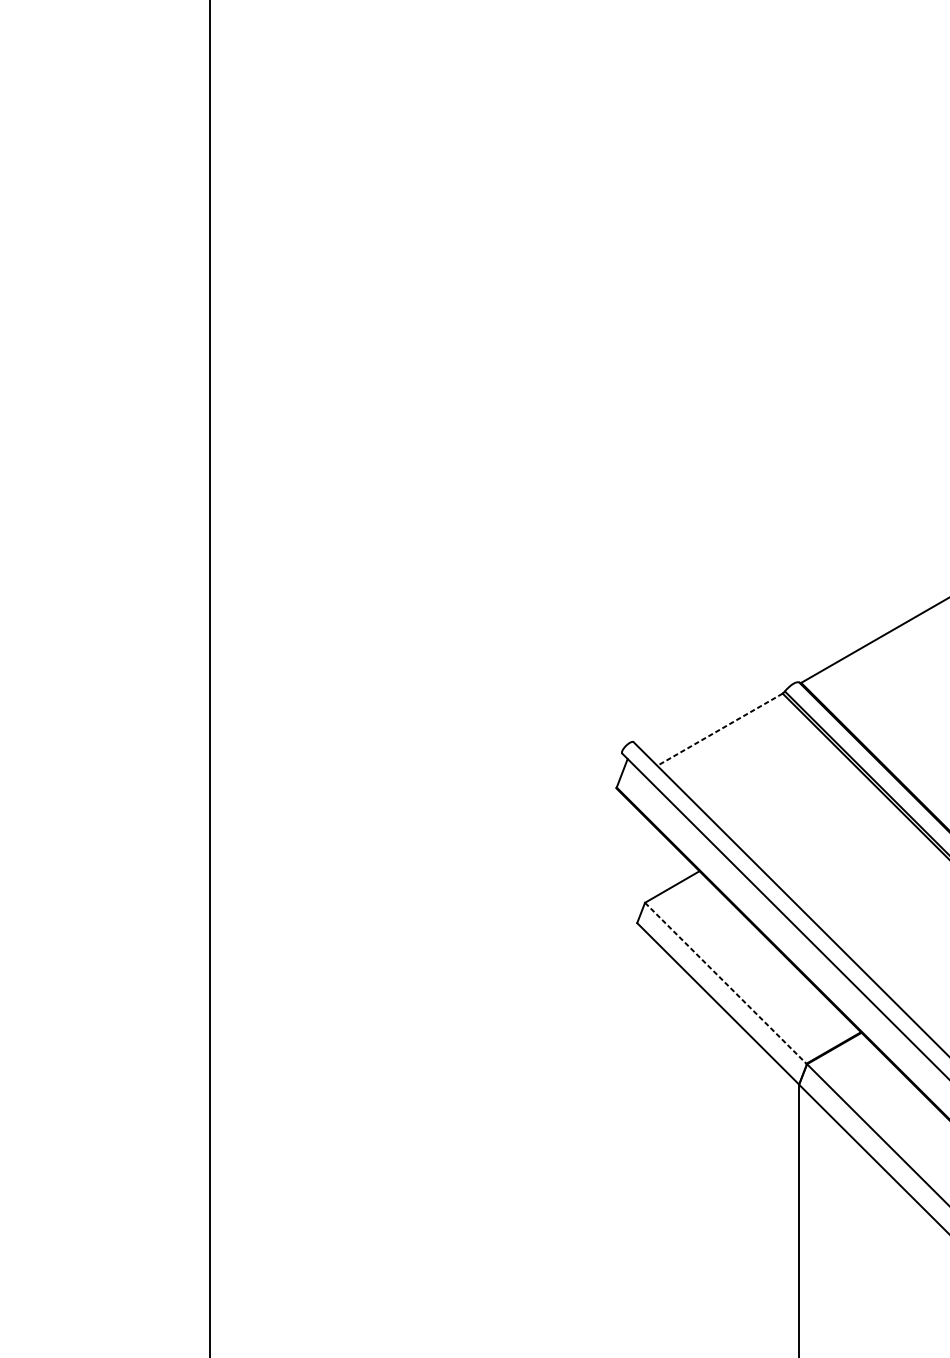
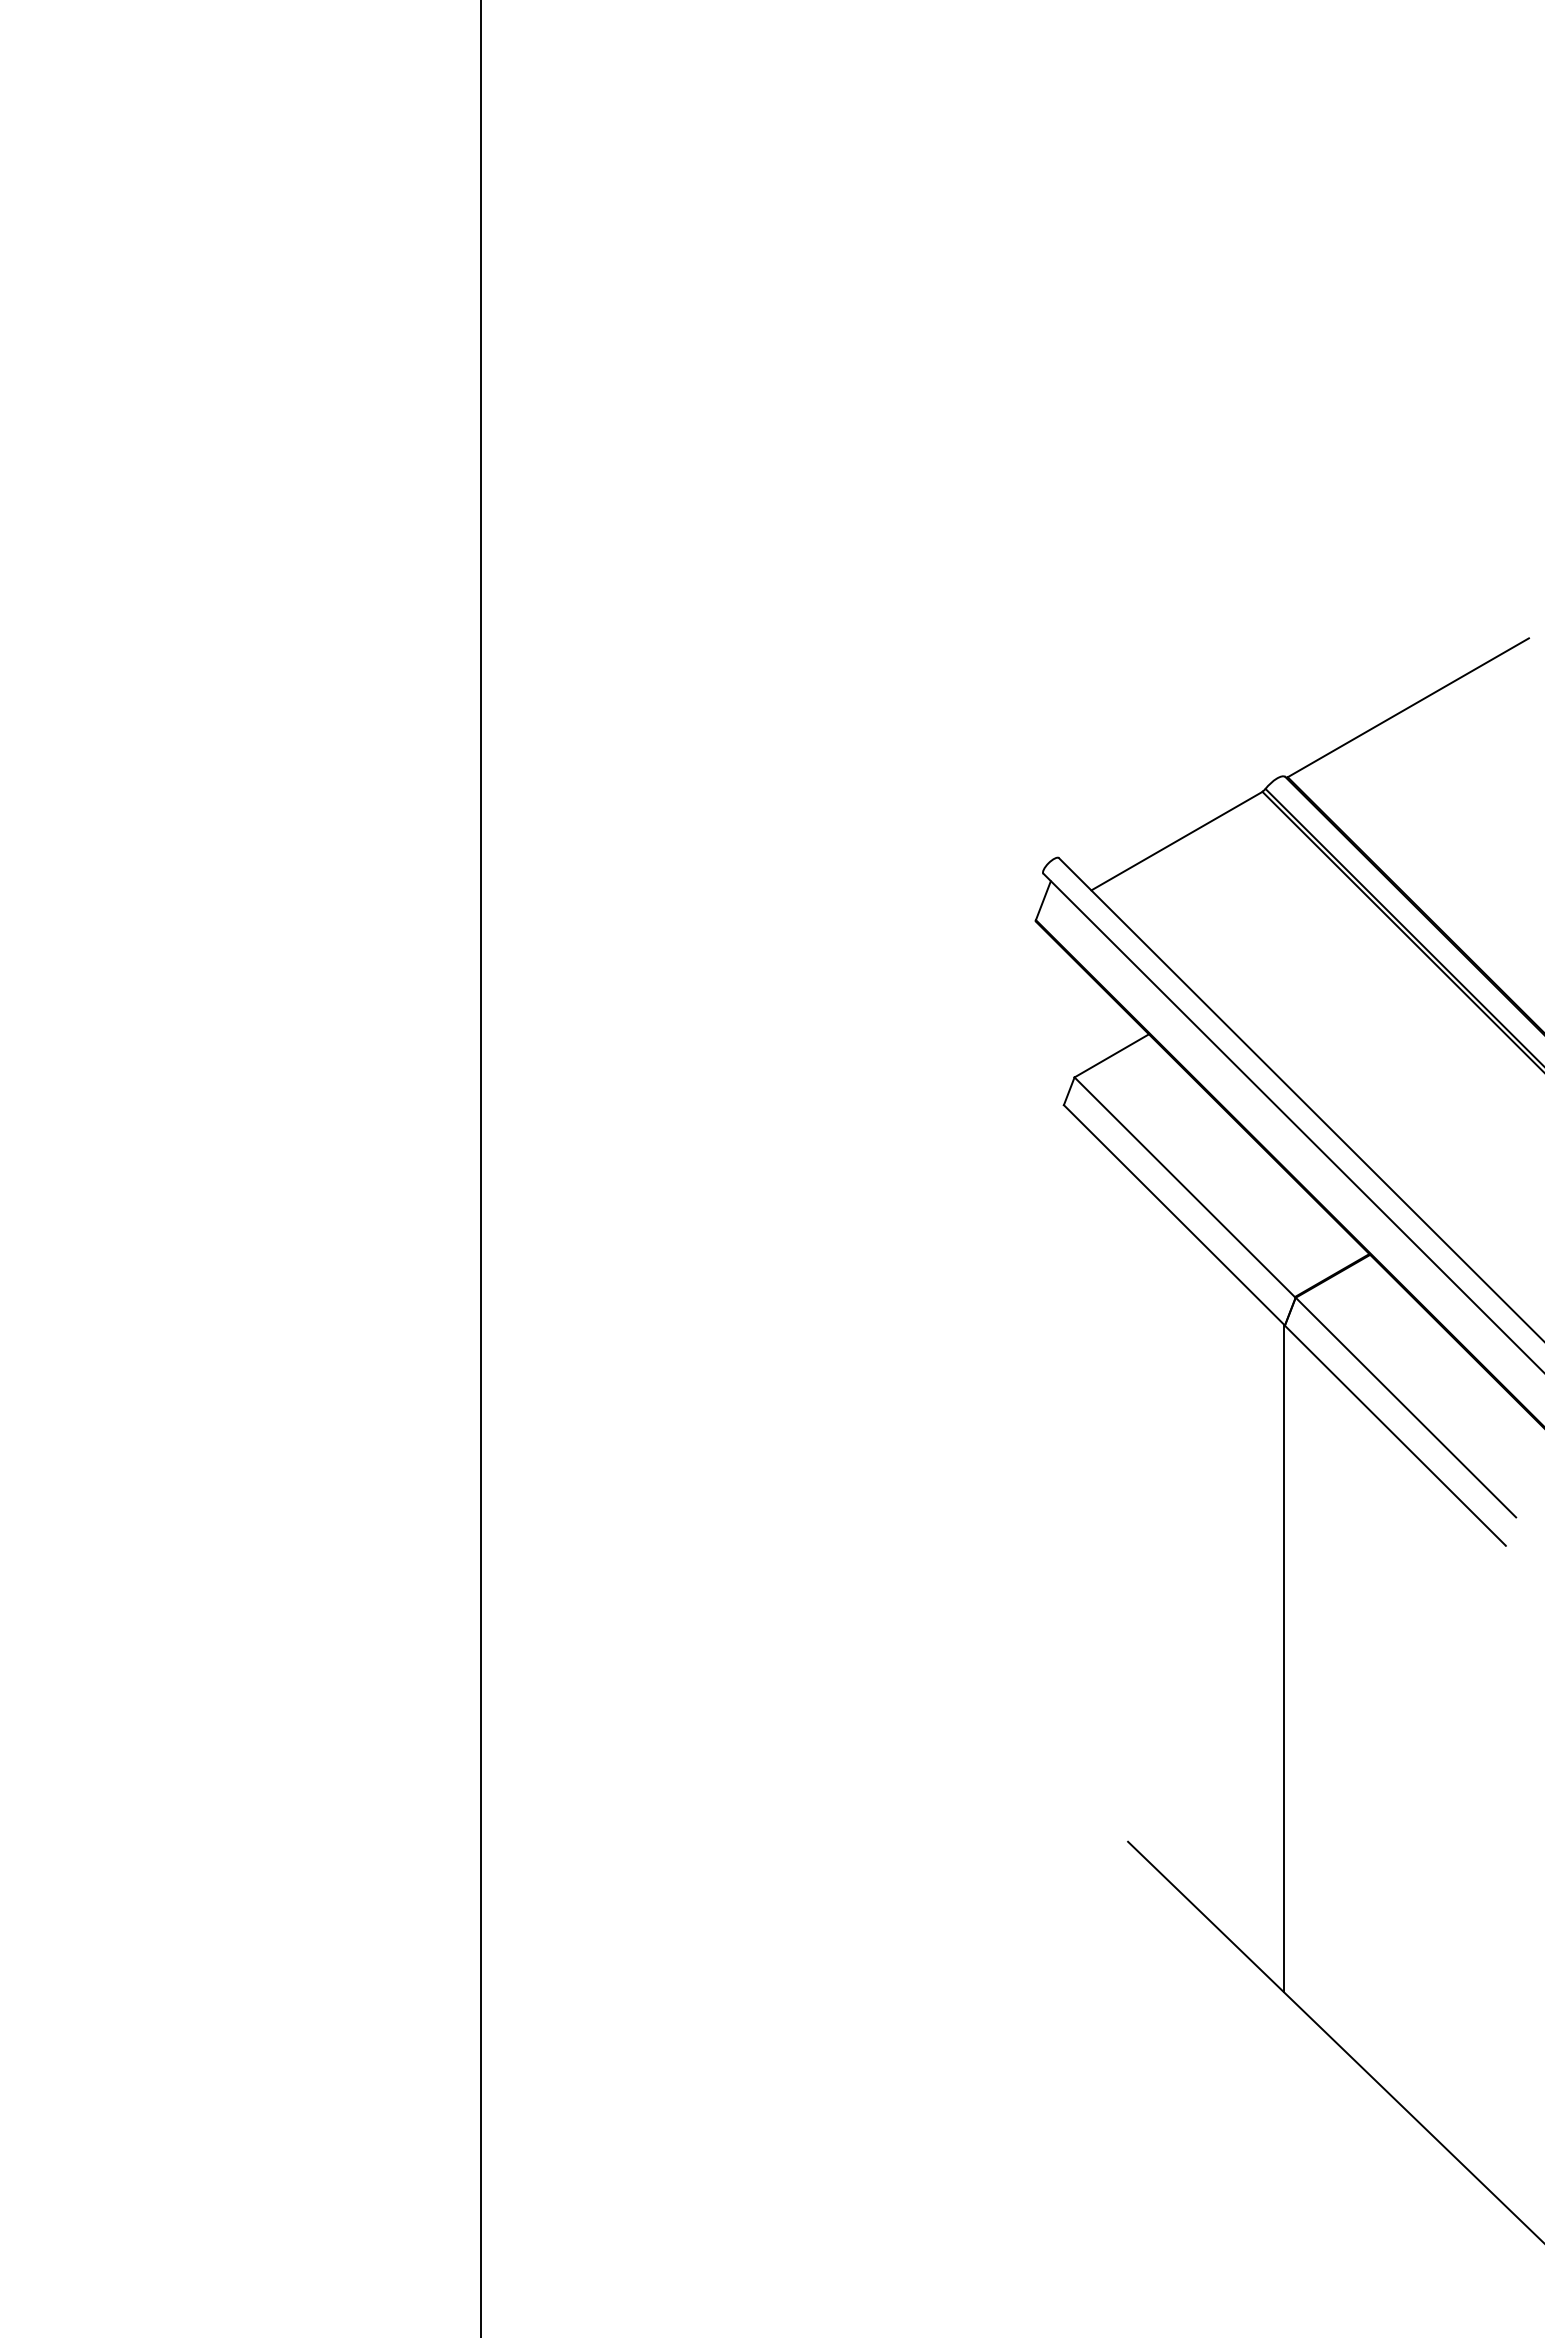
line: (719, 729) -> (1176, 841), dashed -> solid
line: (725, 983) -> (1184, 1187), dashed -> solid

